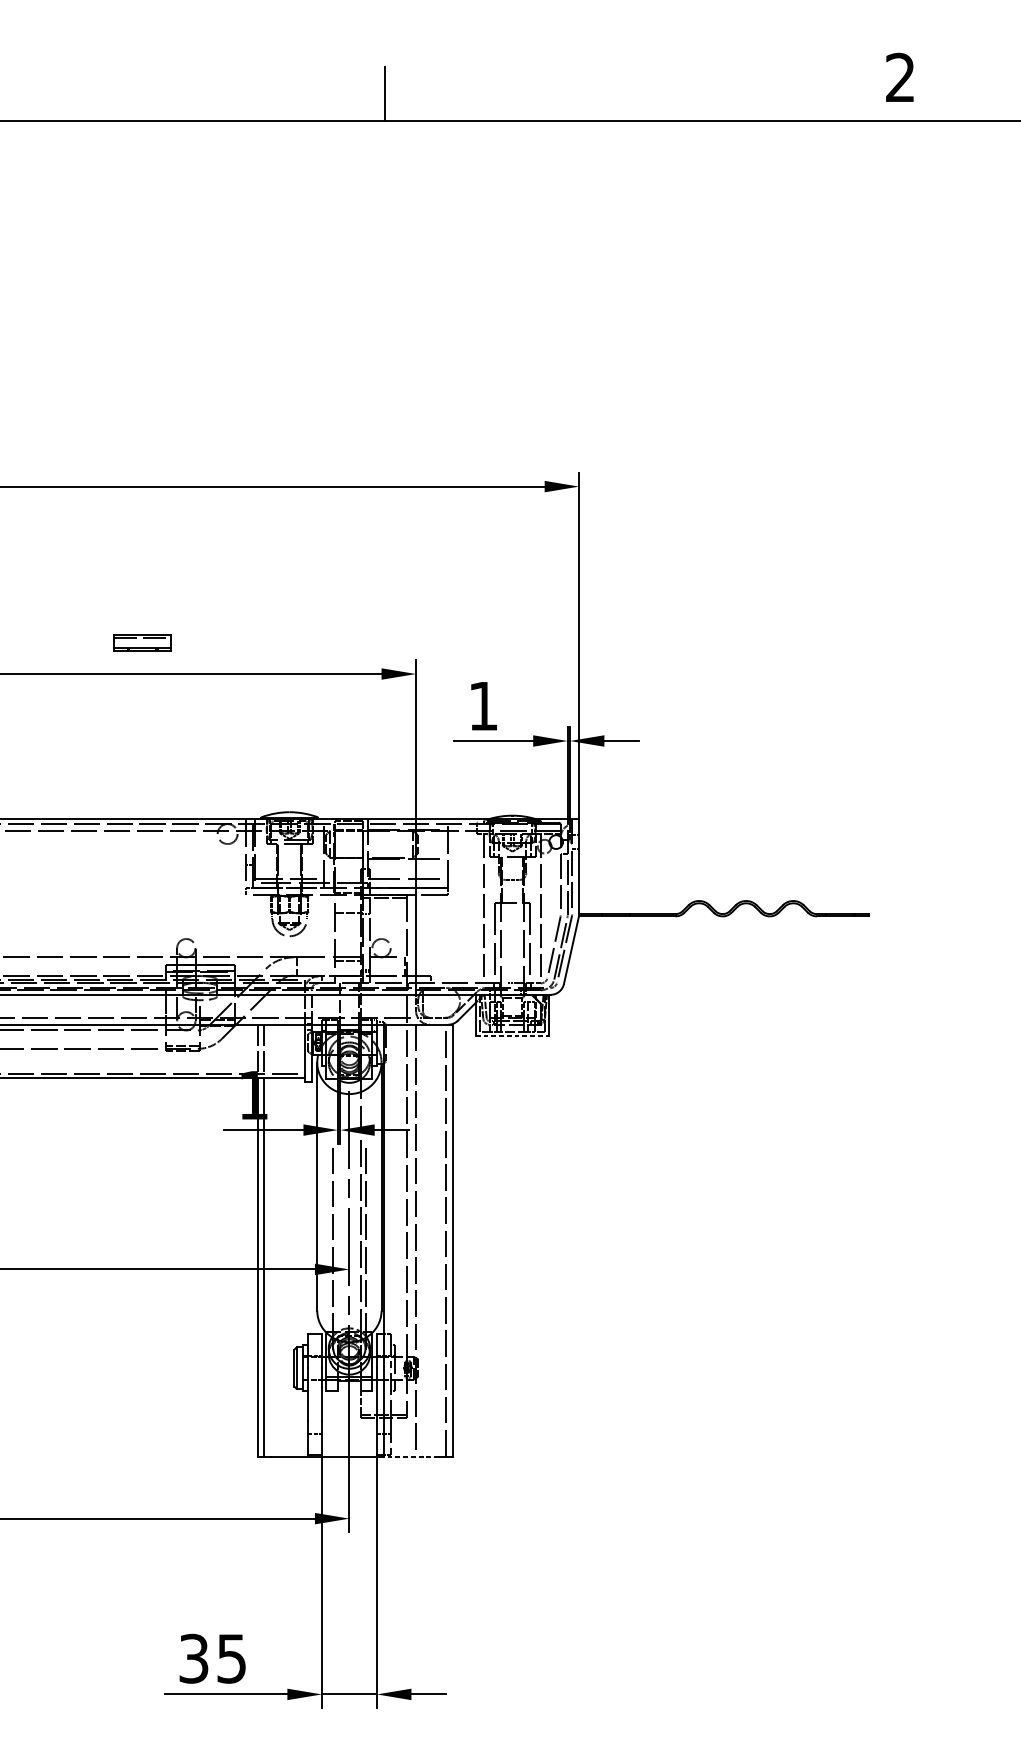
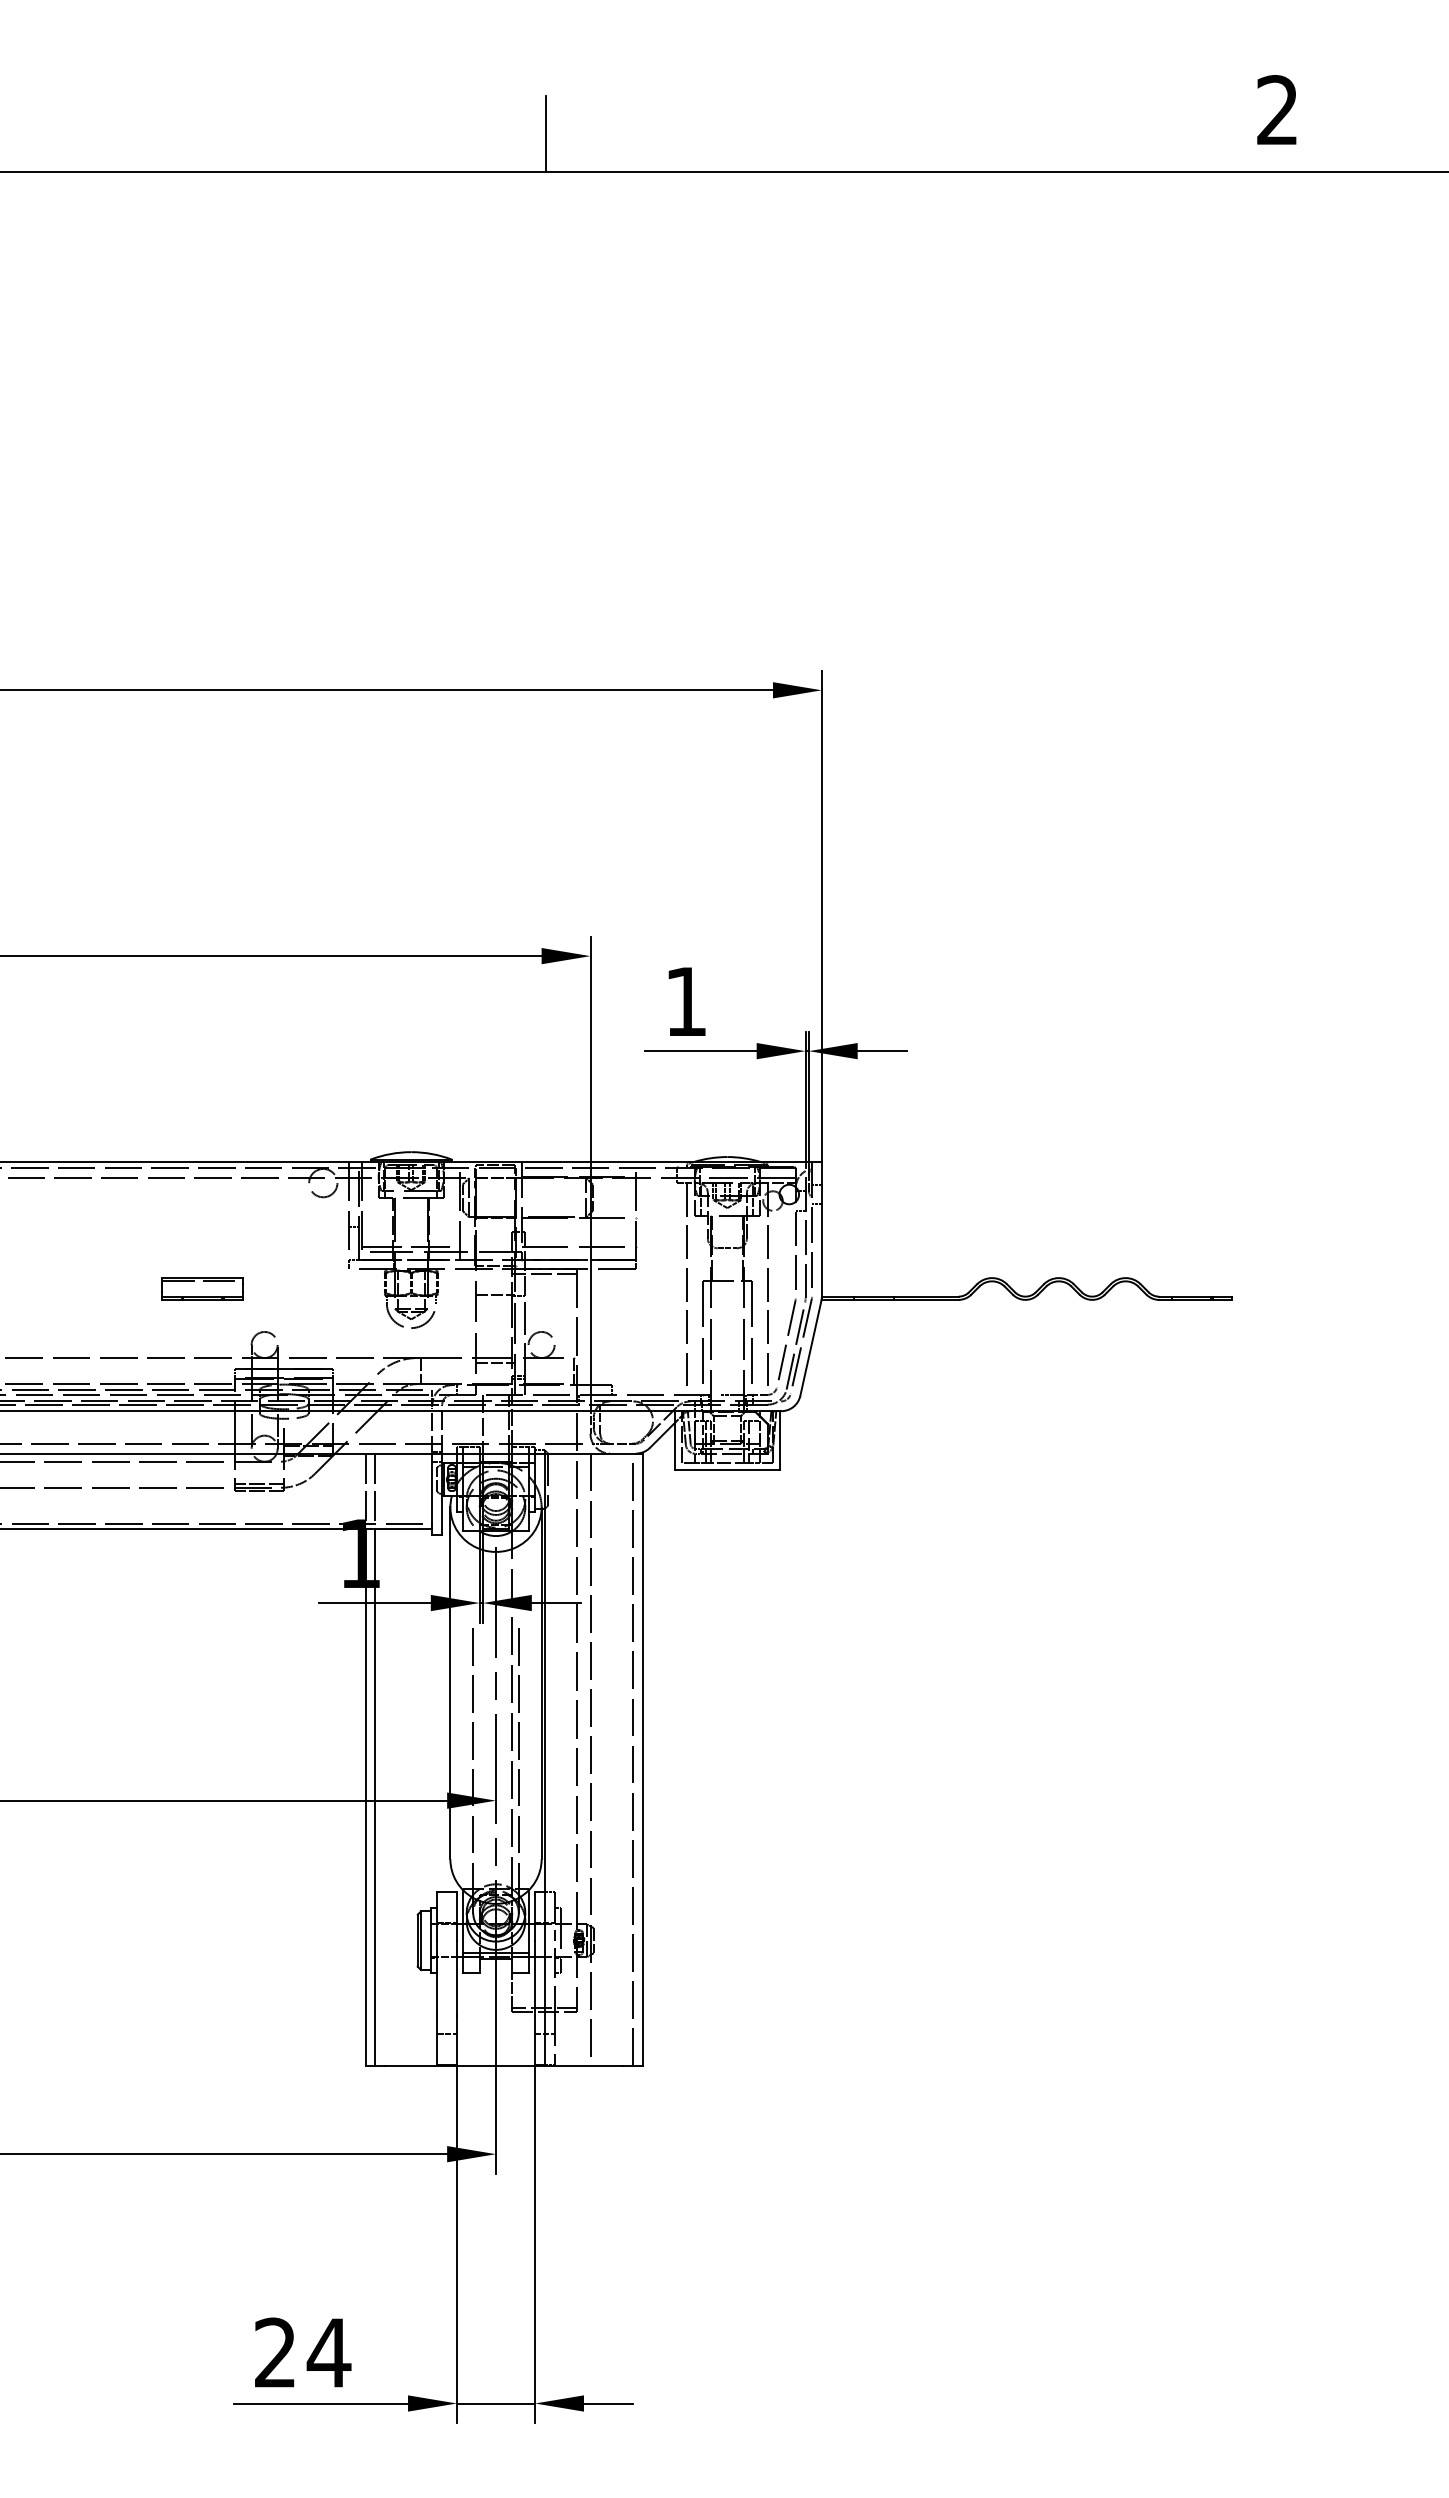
part: (142, 642) -> (202, 1288), moved
line: (512, 1035) -> (727, 1469), dashed -> solid
line: (411, 1456) -> (583, 2066), dashed -> solid
text: (213, 1658) -> (303, 2352), 35 -> 24

